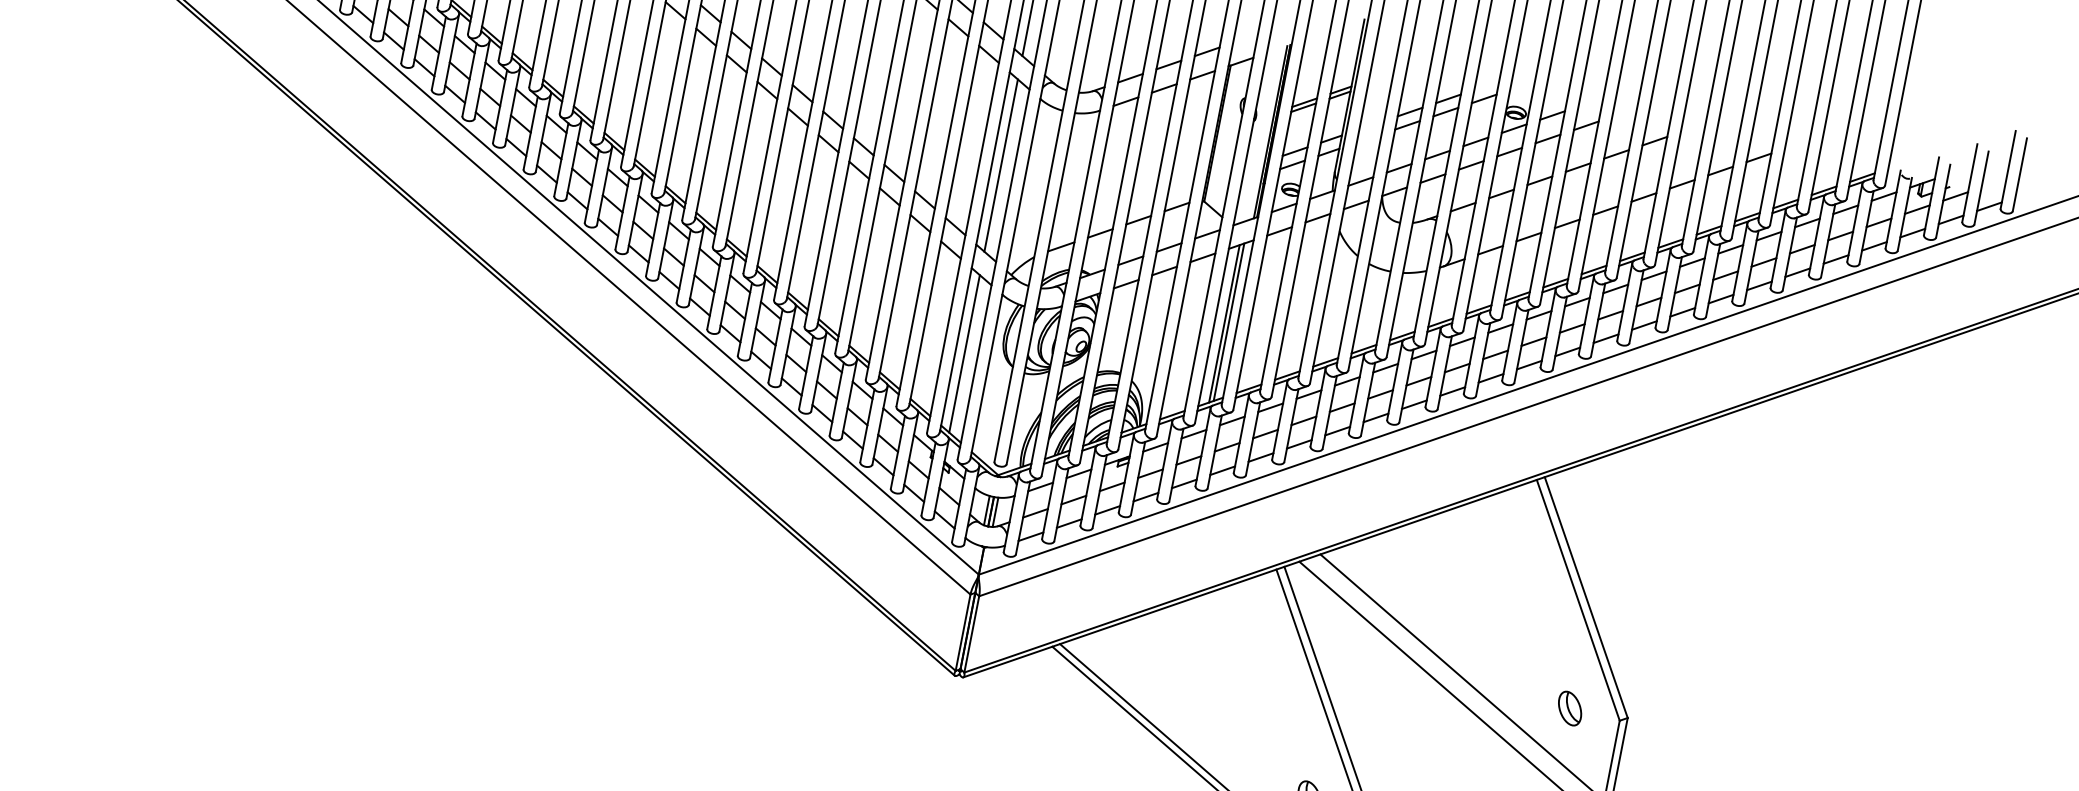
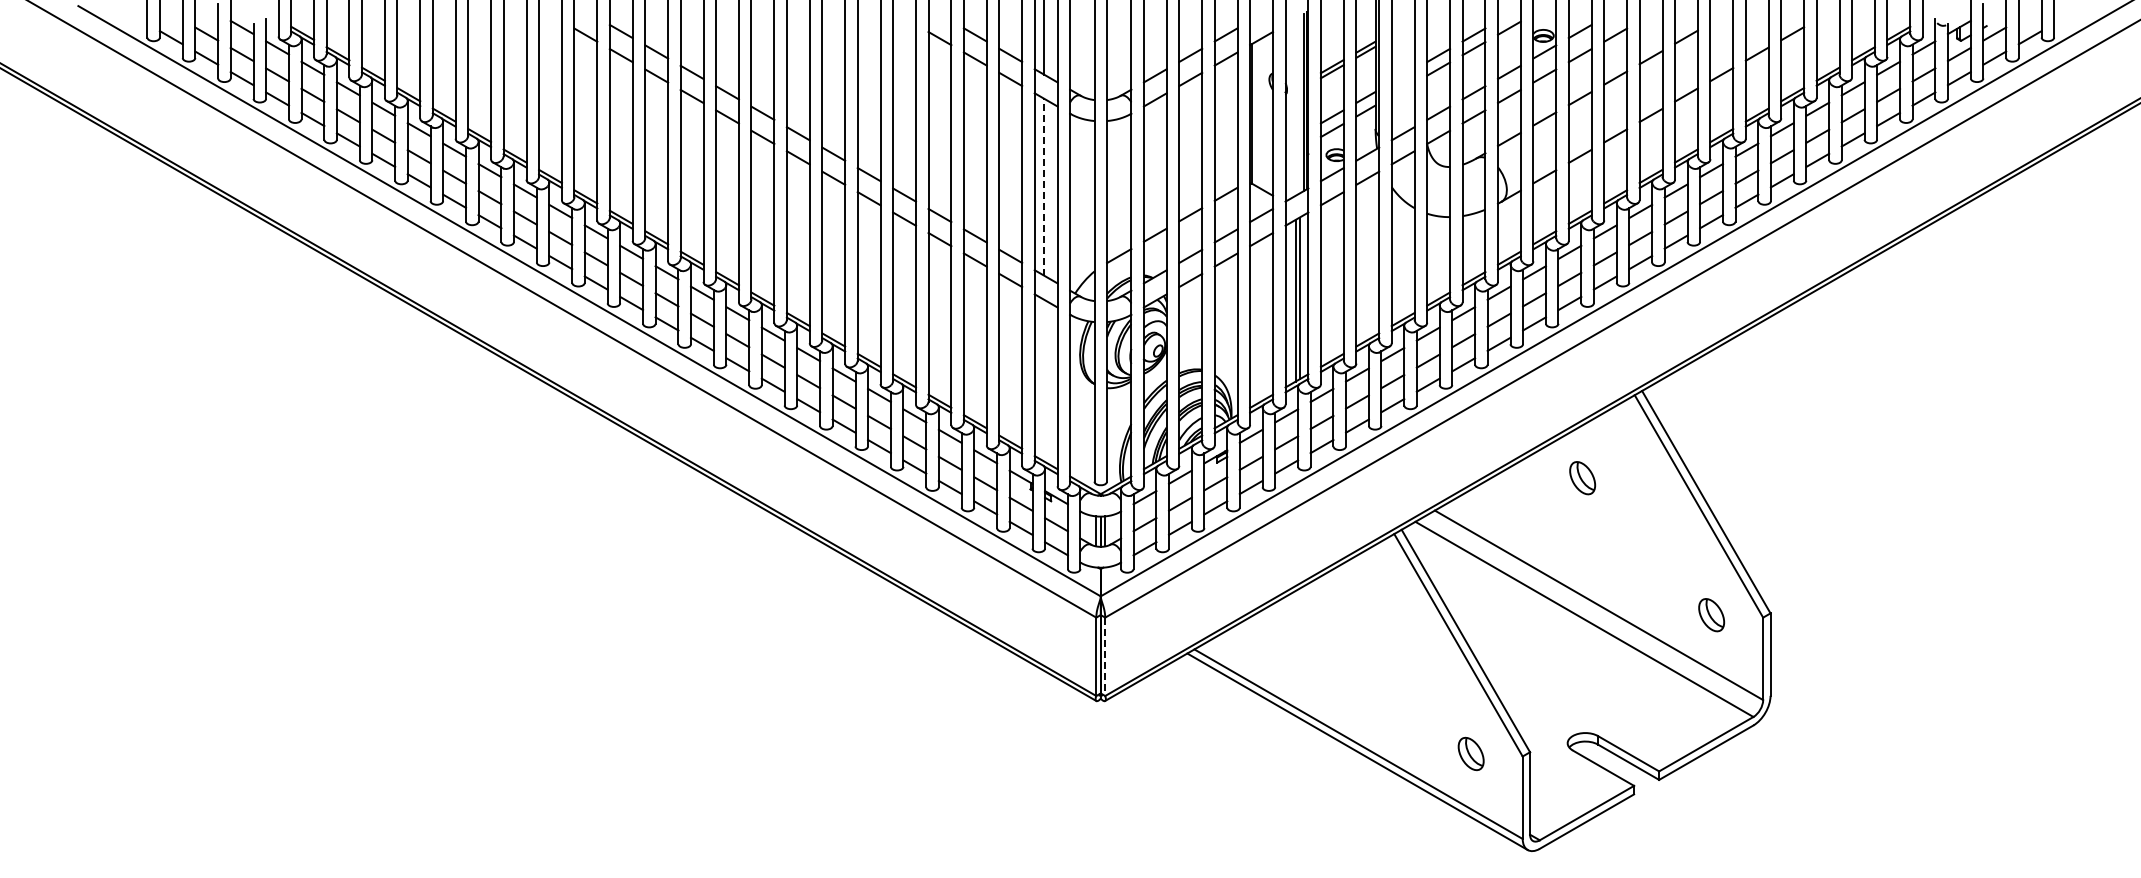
line: (1001, 165) -> (1044, 186), solid -> dashed
line: (964, 353) -> (1044, 380), removed
part: (1470, 551) -> (1582, 478), added
line: (971, 635) -> (1105, 657), solid -> dashed

